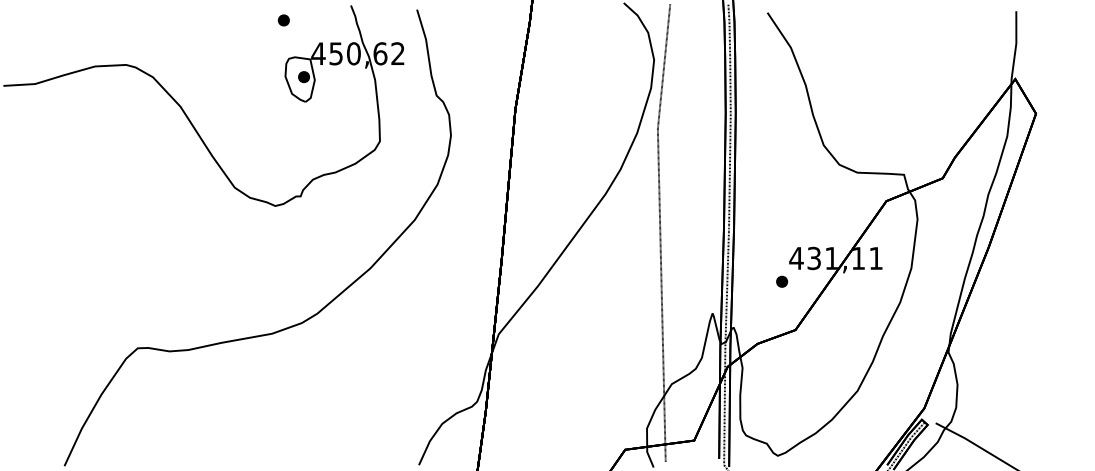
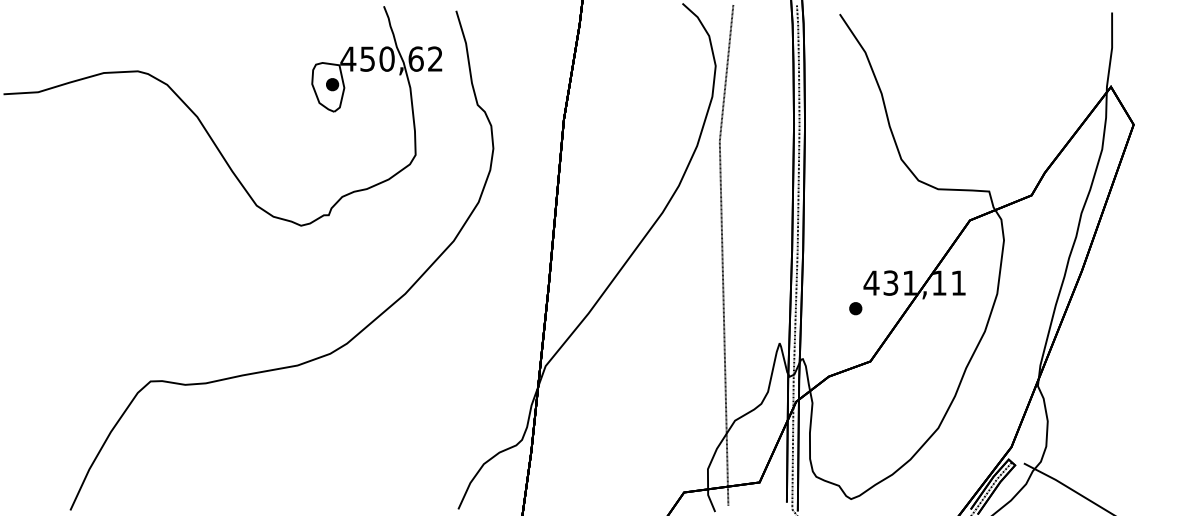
part: (283, 20) -> (310, 22), removed

